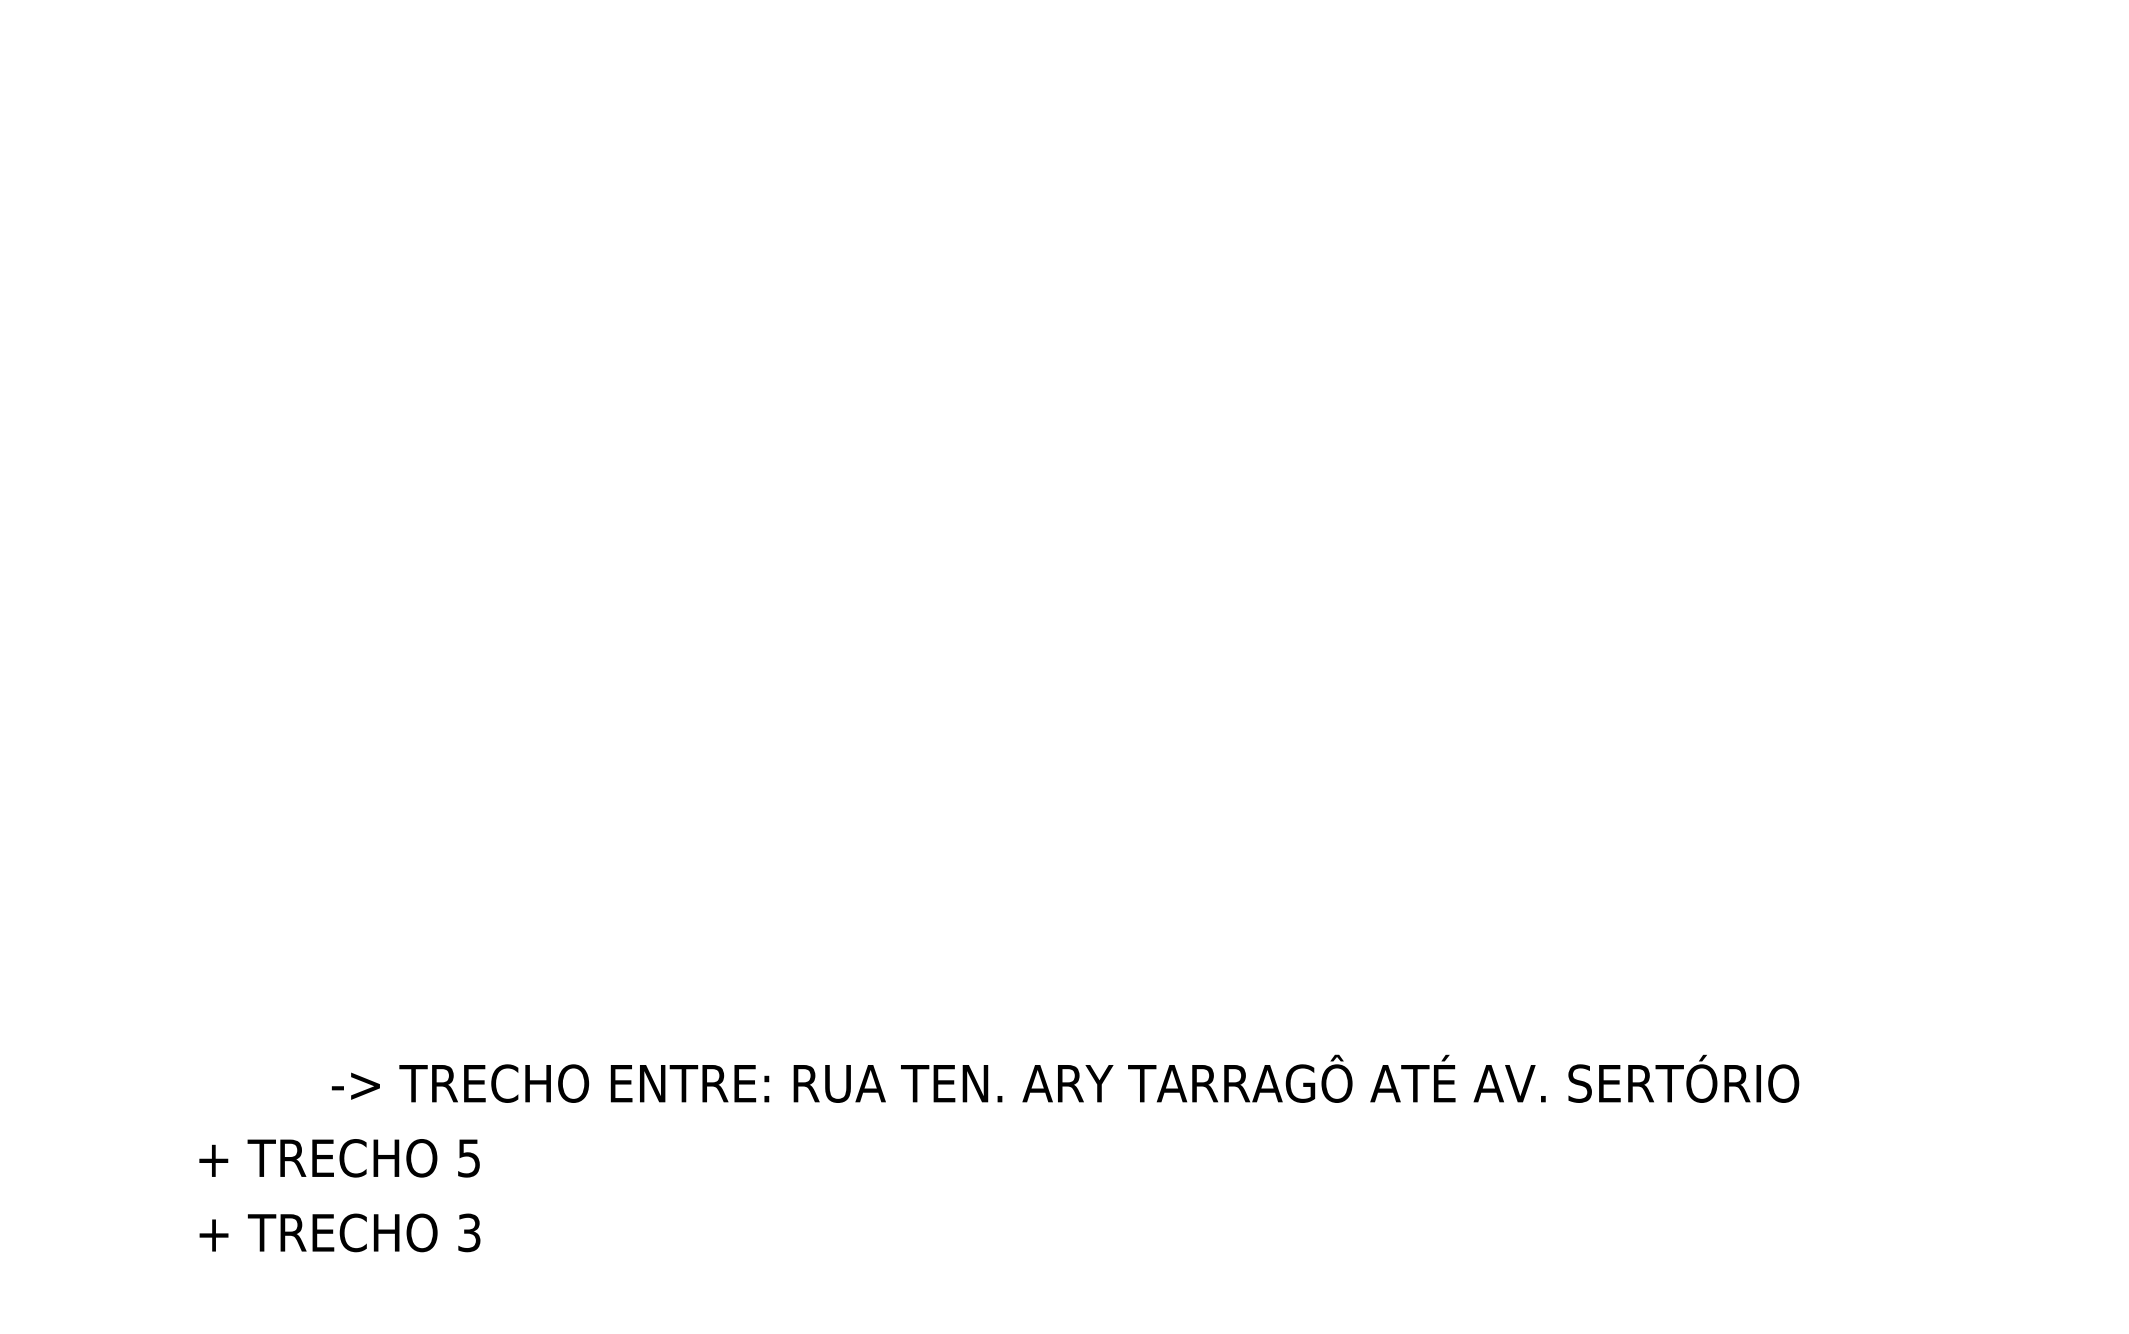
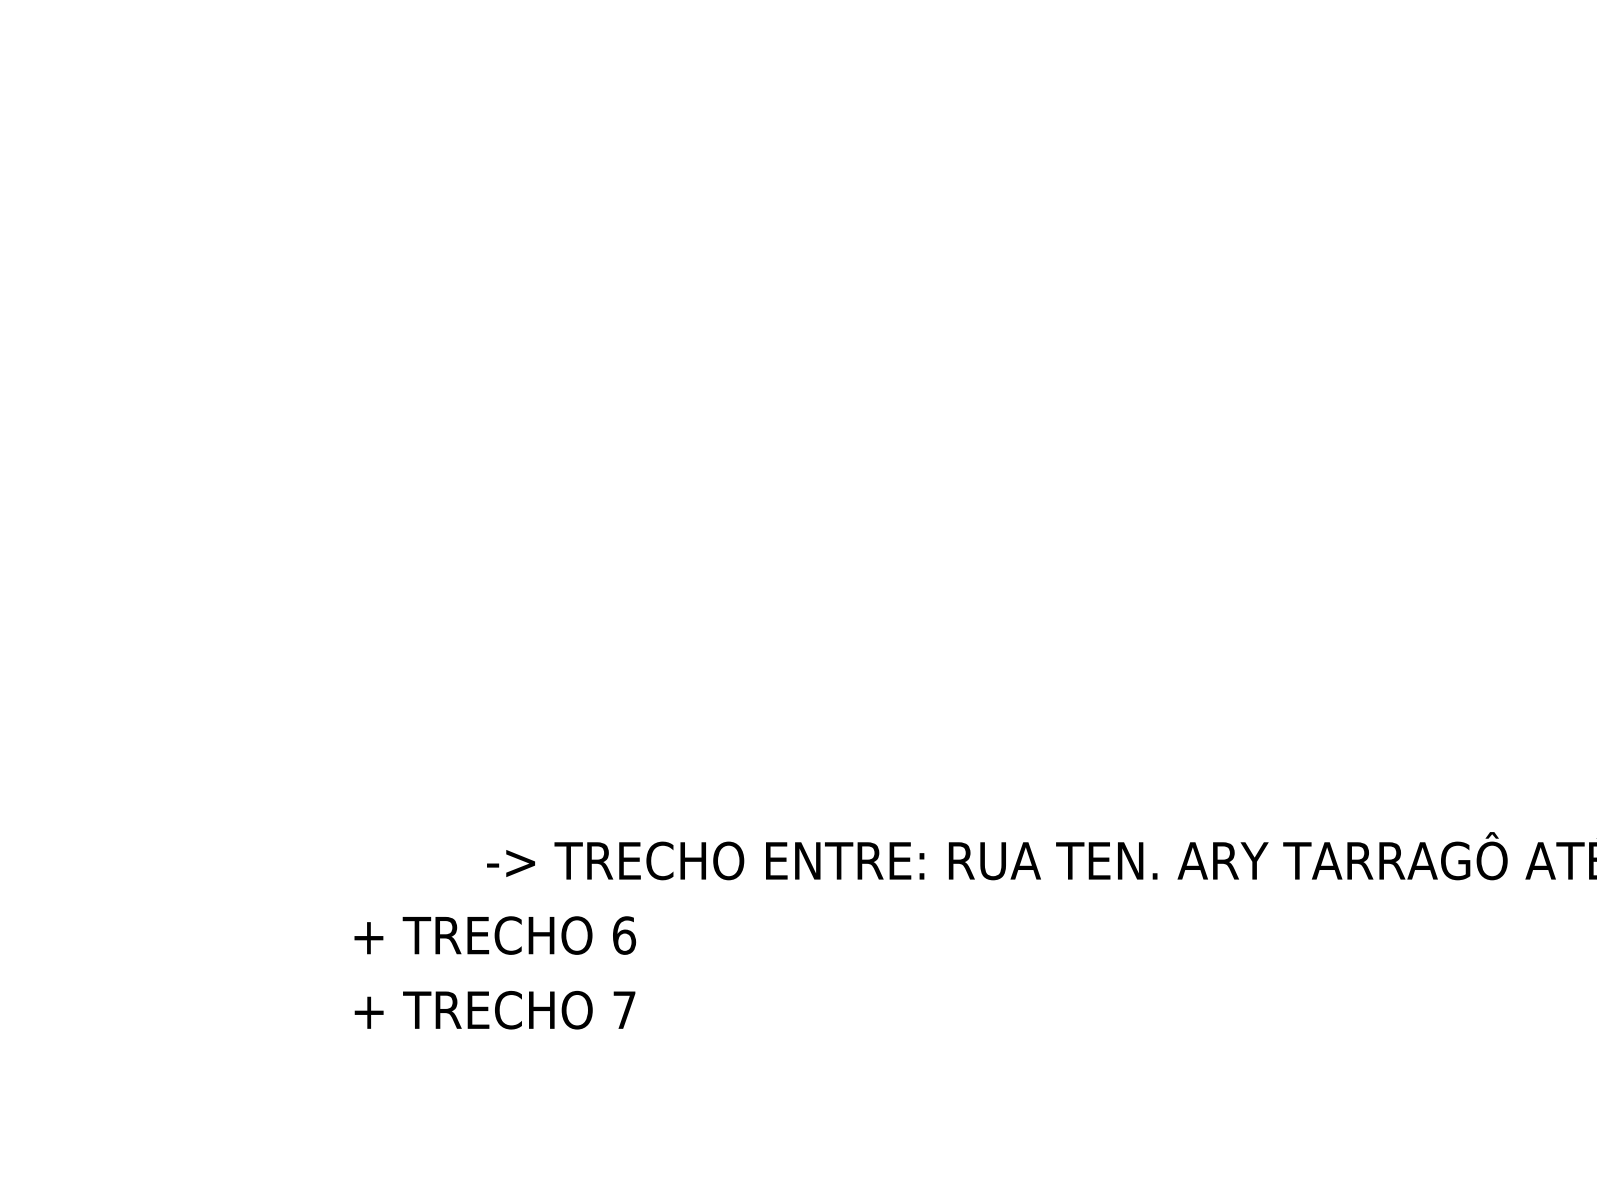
text: (468, 1158) -> (623, 935), 5 -> 6
text: (469, 1232) -> (624, 1009), 3 -> 7

